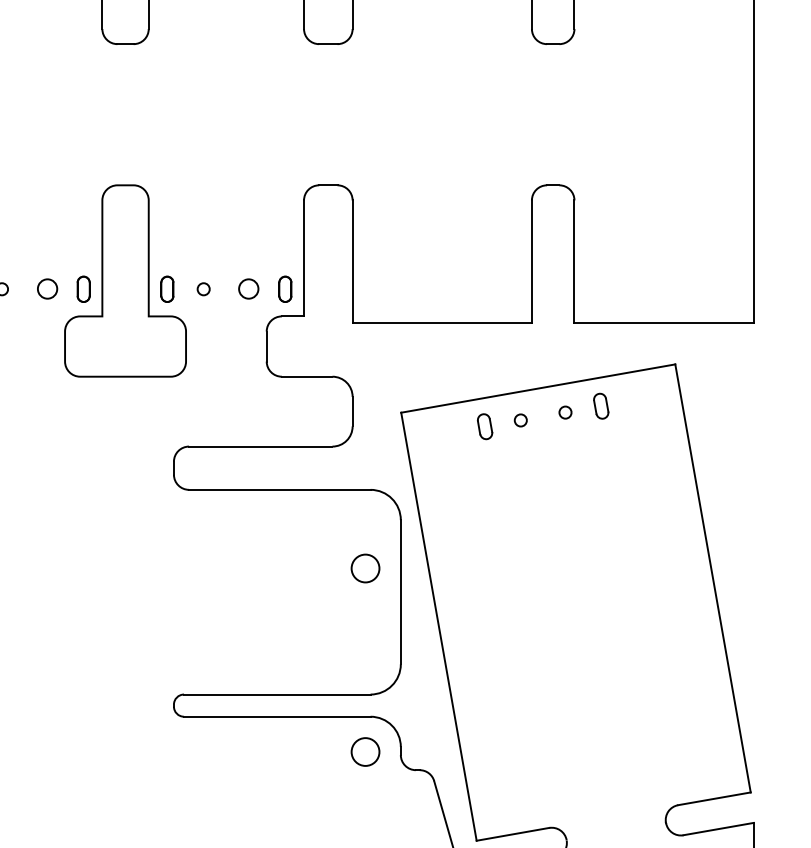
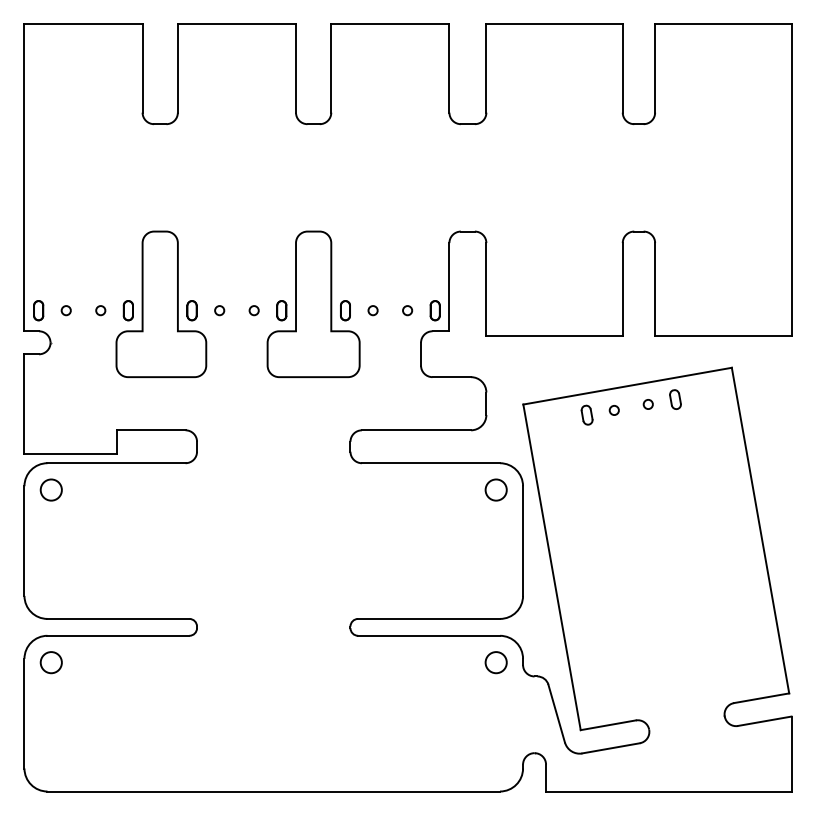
circle: (46, 289) -> (253, 310), size x0.62
circle: (248, 289) -> (407, 310), size x0.62
circle: (364, 567) -> (495, 489), moved

